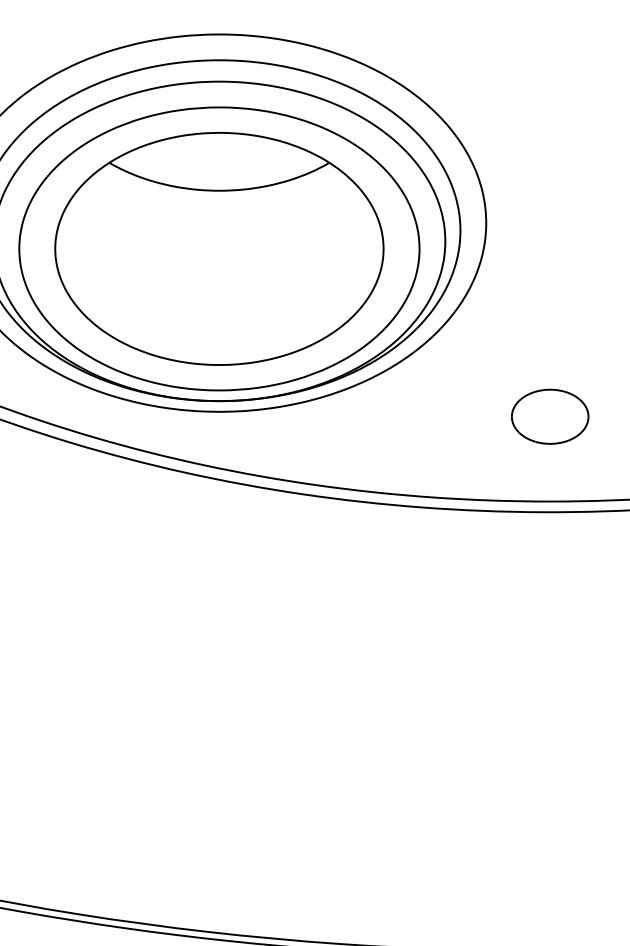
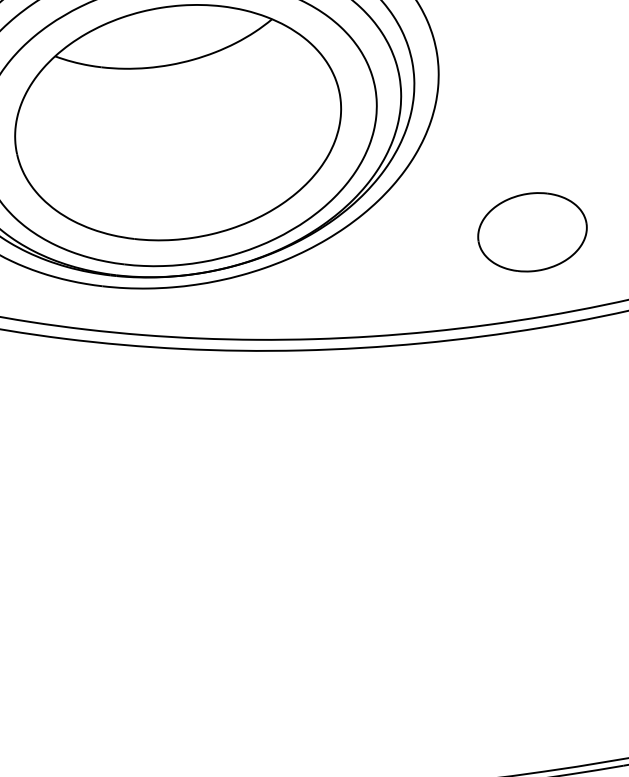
part: (549, 416) -> (531, 232), size x1.43

